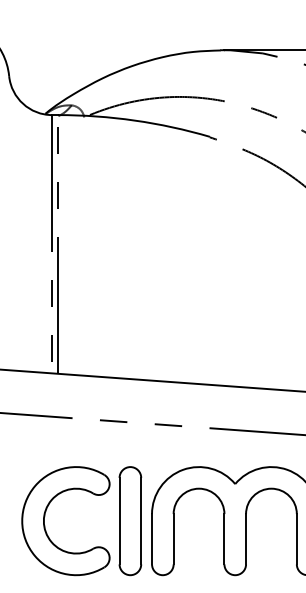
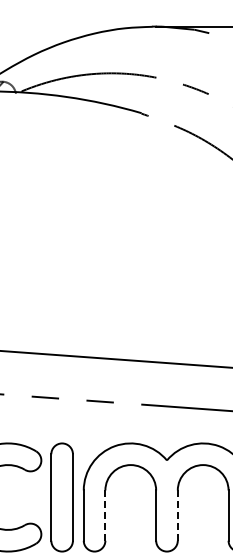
line: (173, 538) -> (105, 514), solid -> dashed
line: (246, 538) -> (178, 514), solid -> dashed

